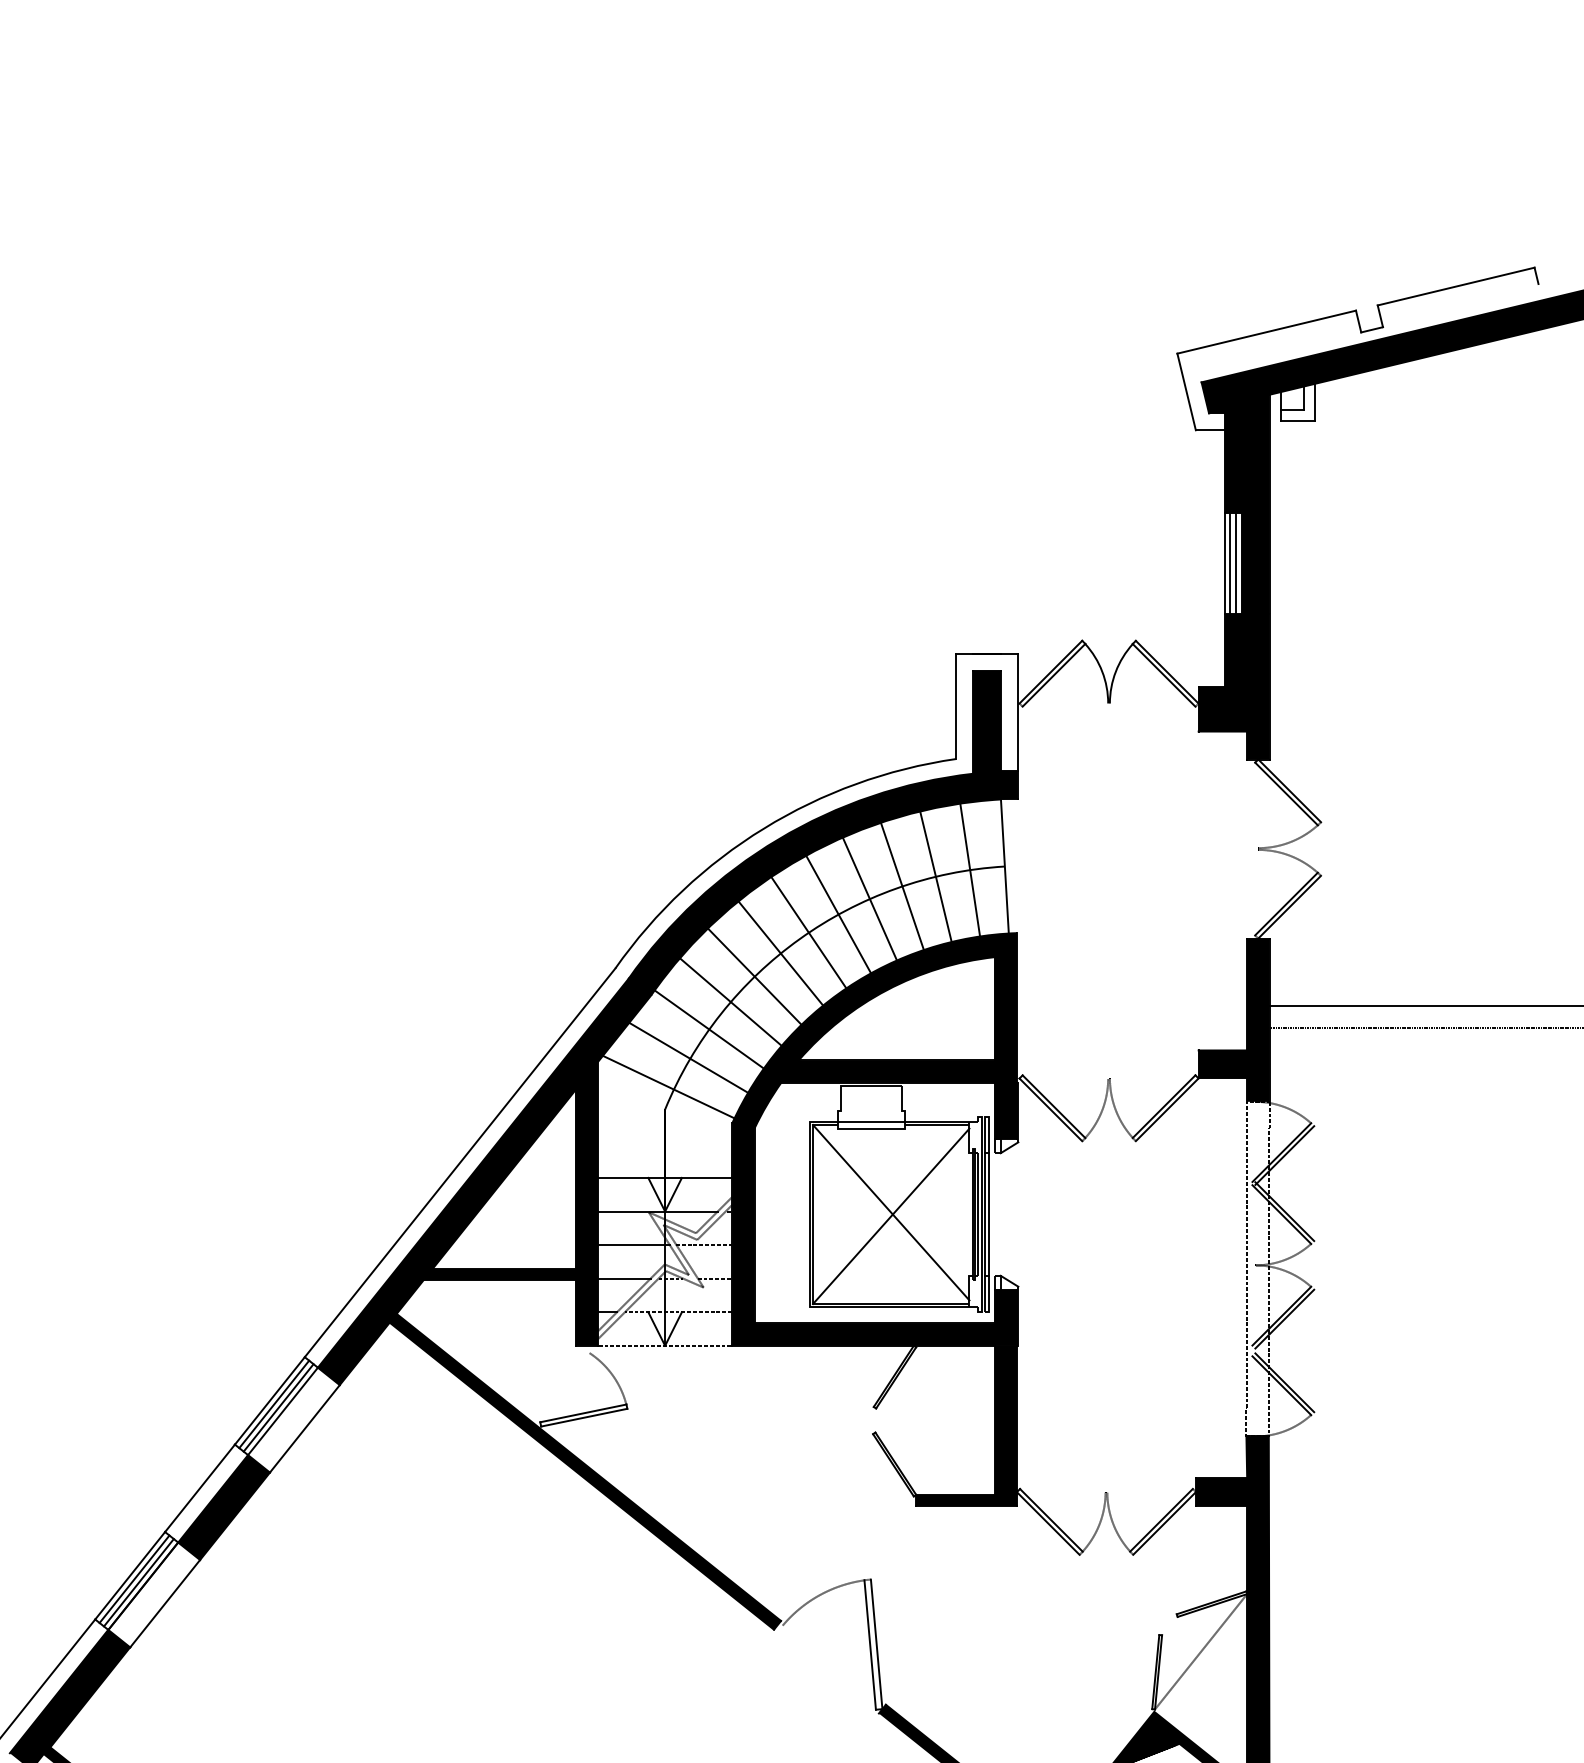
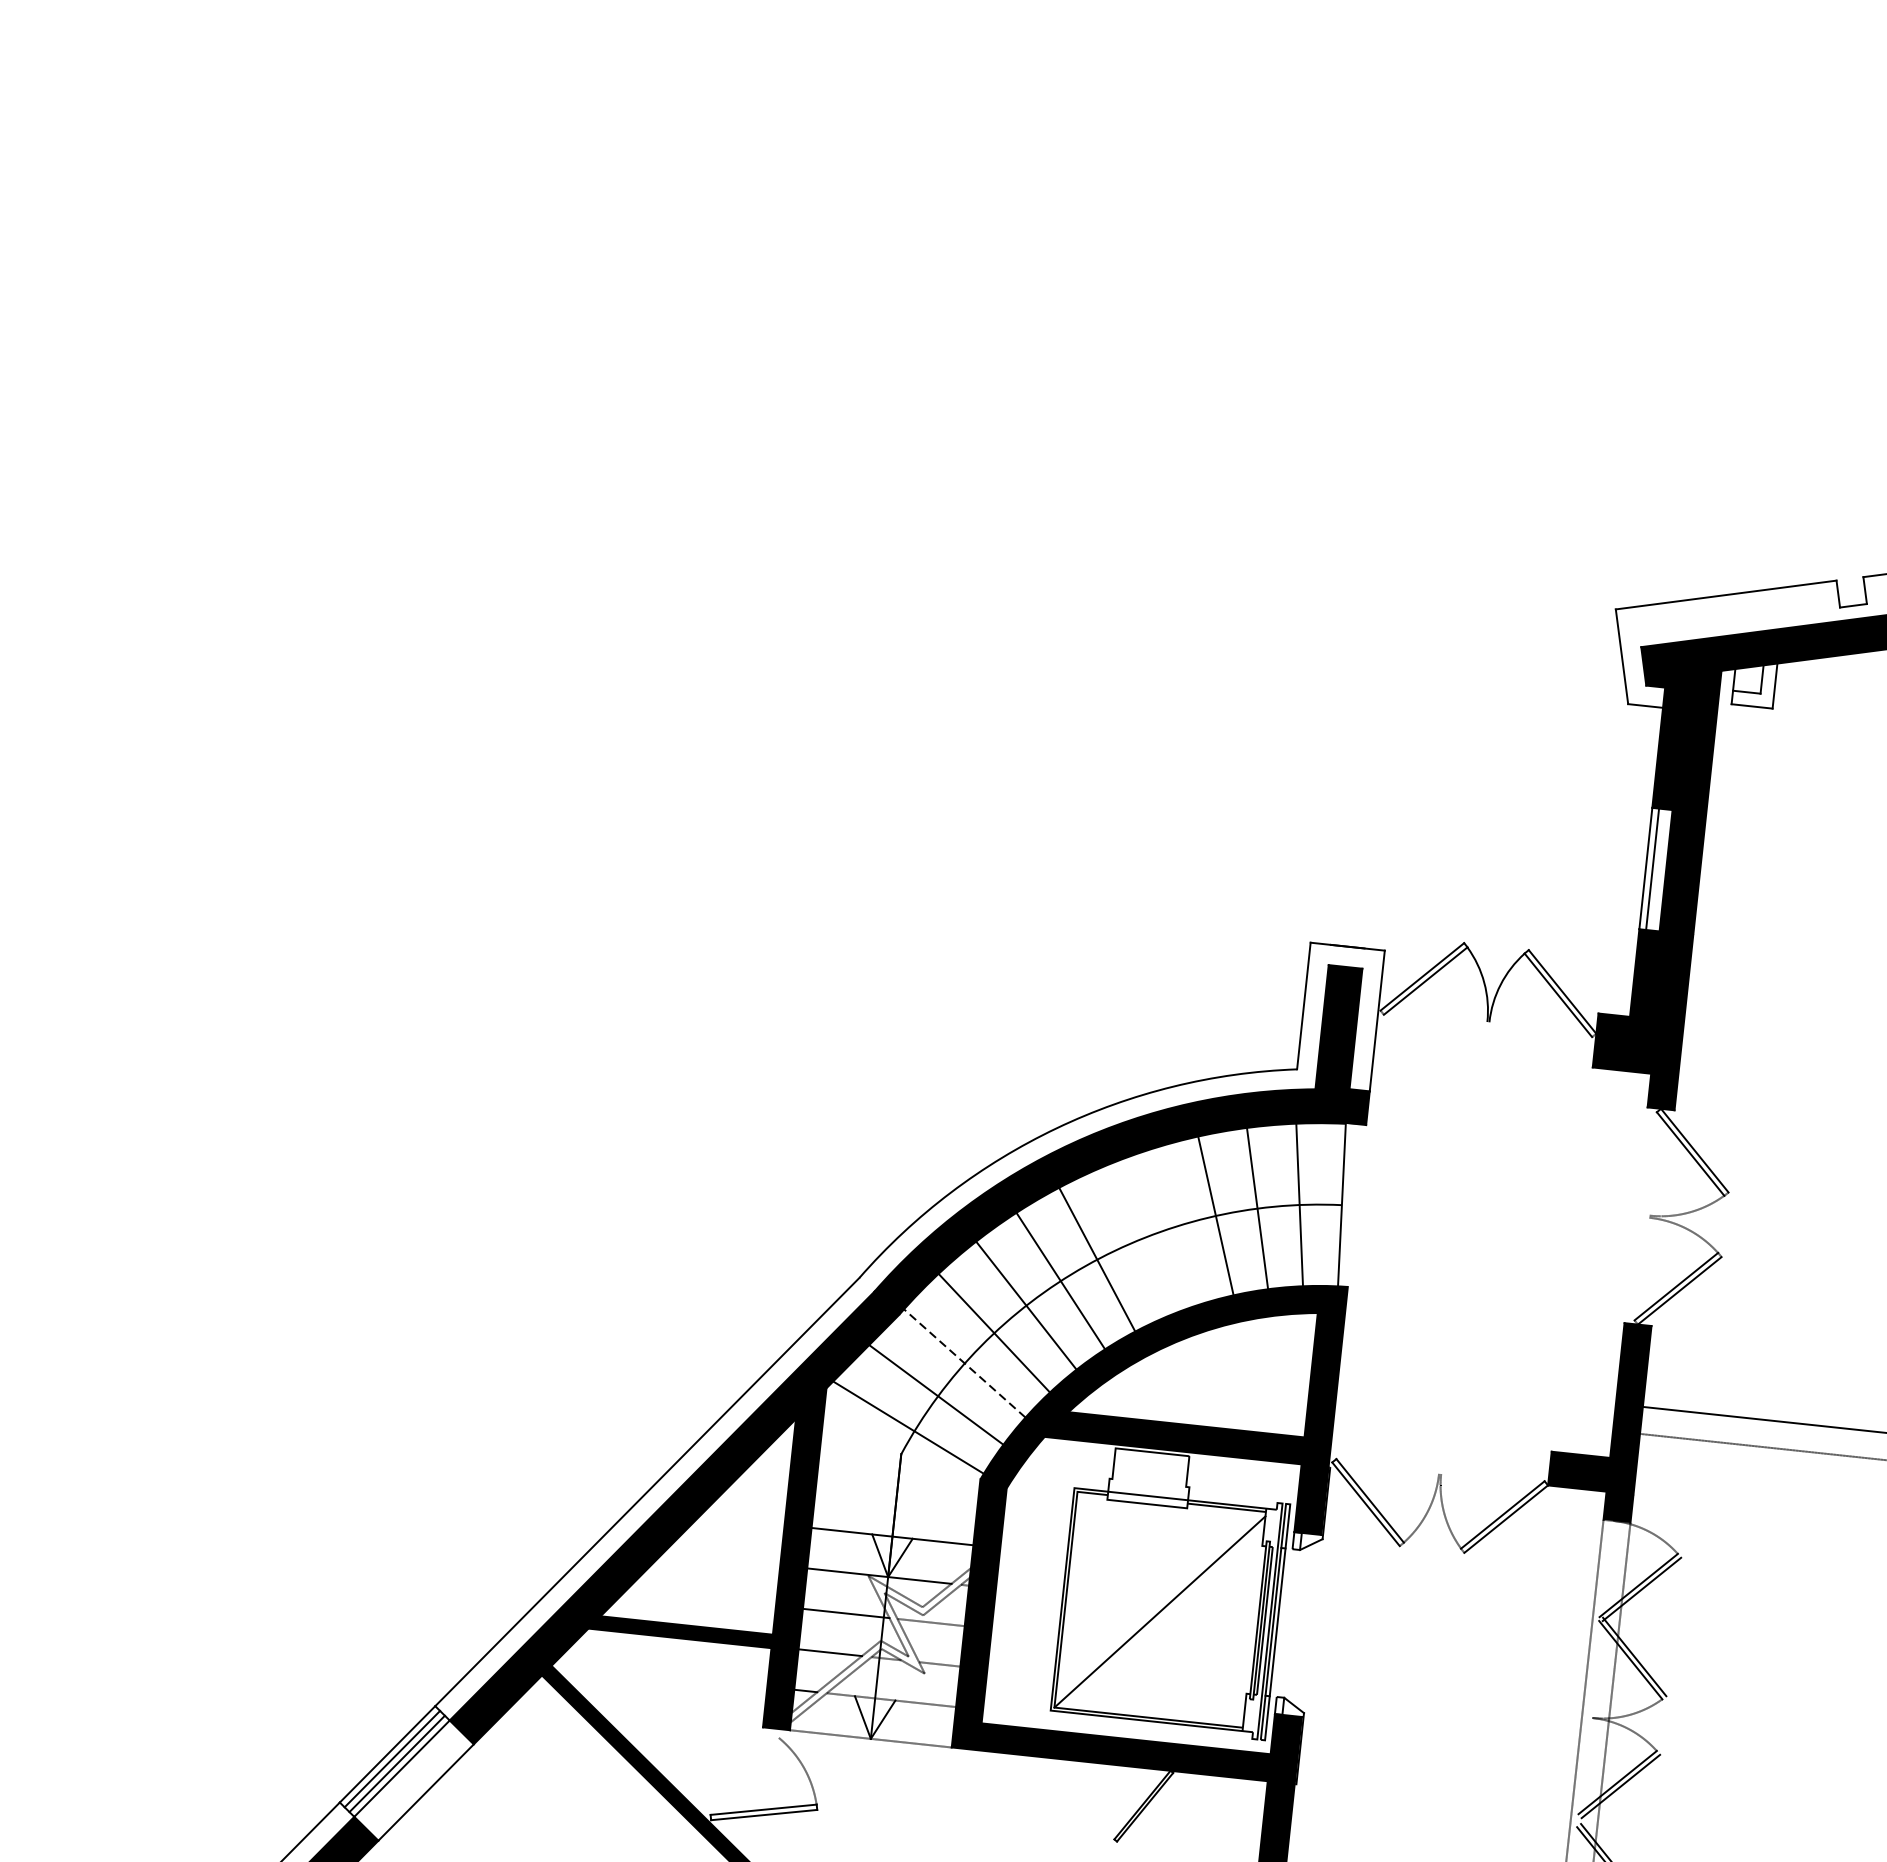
line: (1235, 563) -> (1658, 869), removed
line: (869, 898) -> (1174, 1226), removed
line: (838, 914) -> (1135, 1241), removed
line: (708, 1029) -> (963, 1363), solid -> dashed
line: (891, 1212) -> (1160, 1607), removed

